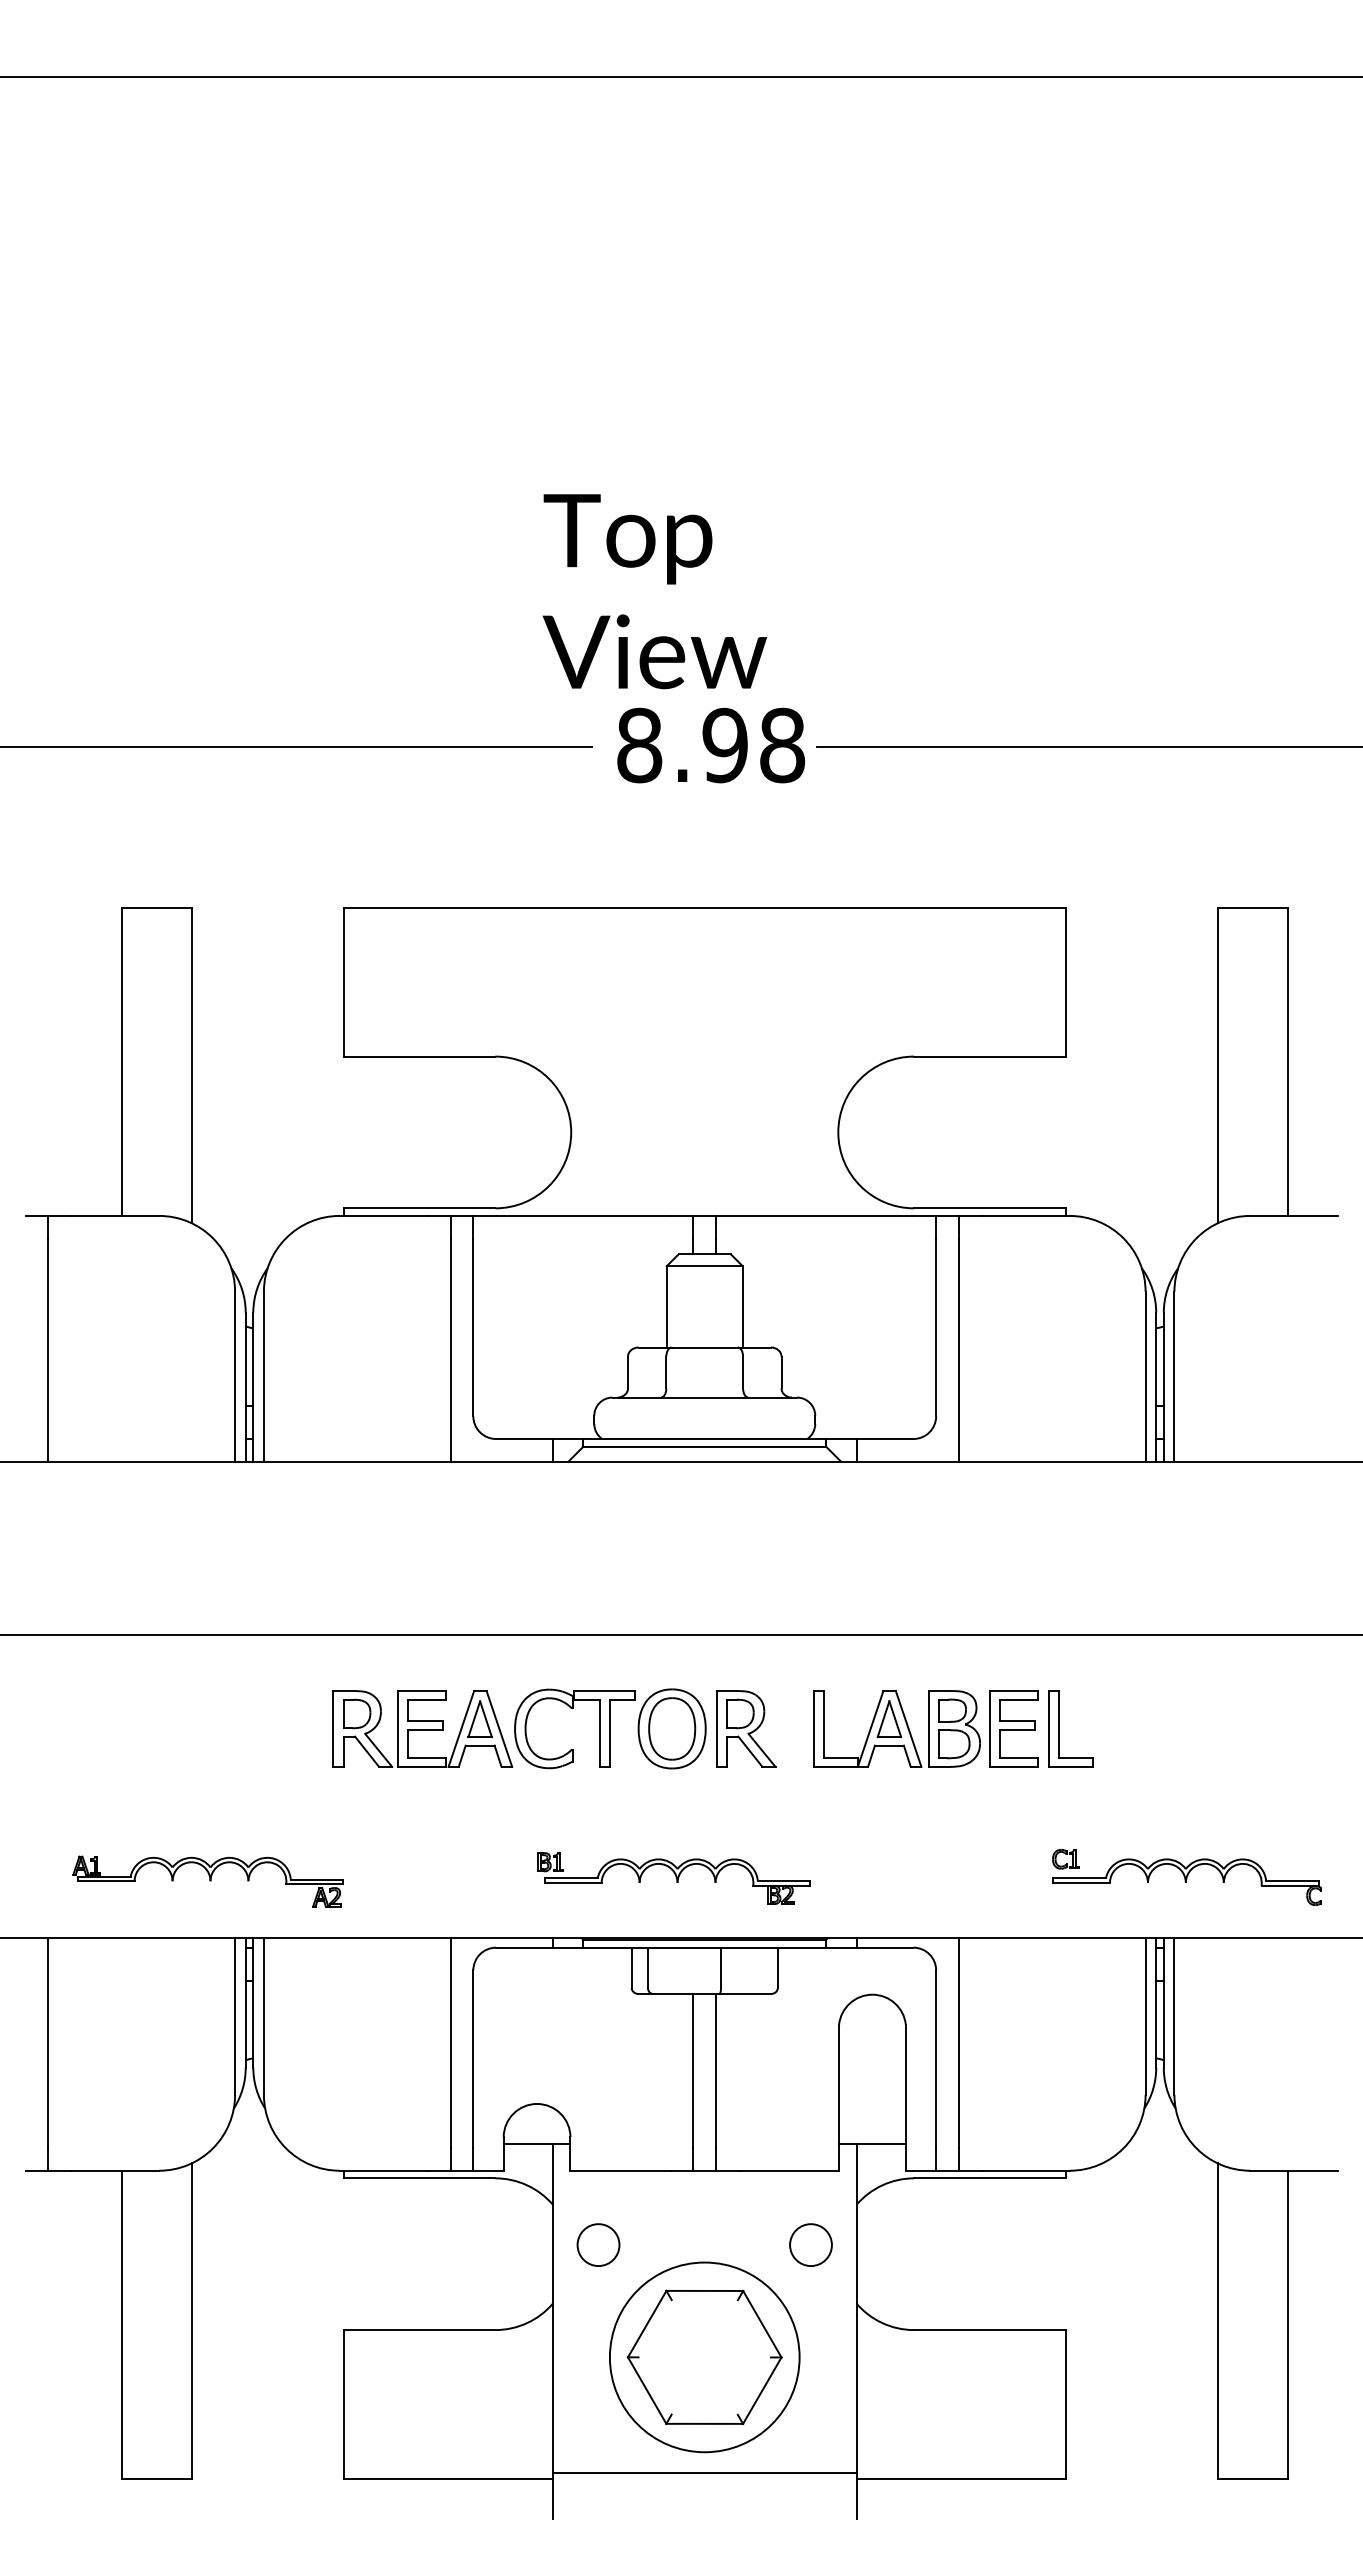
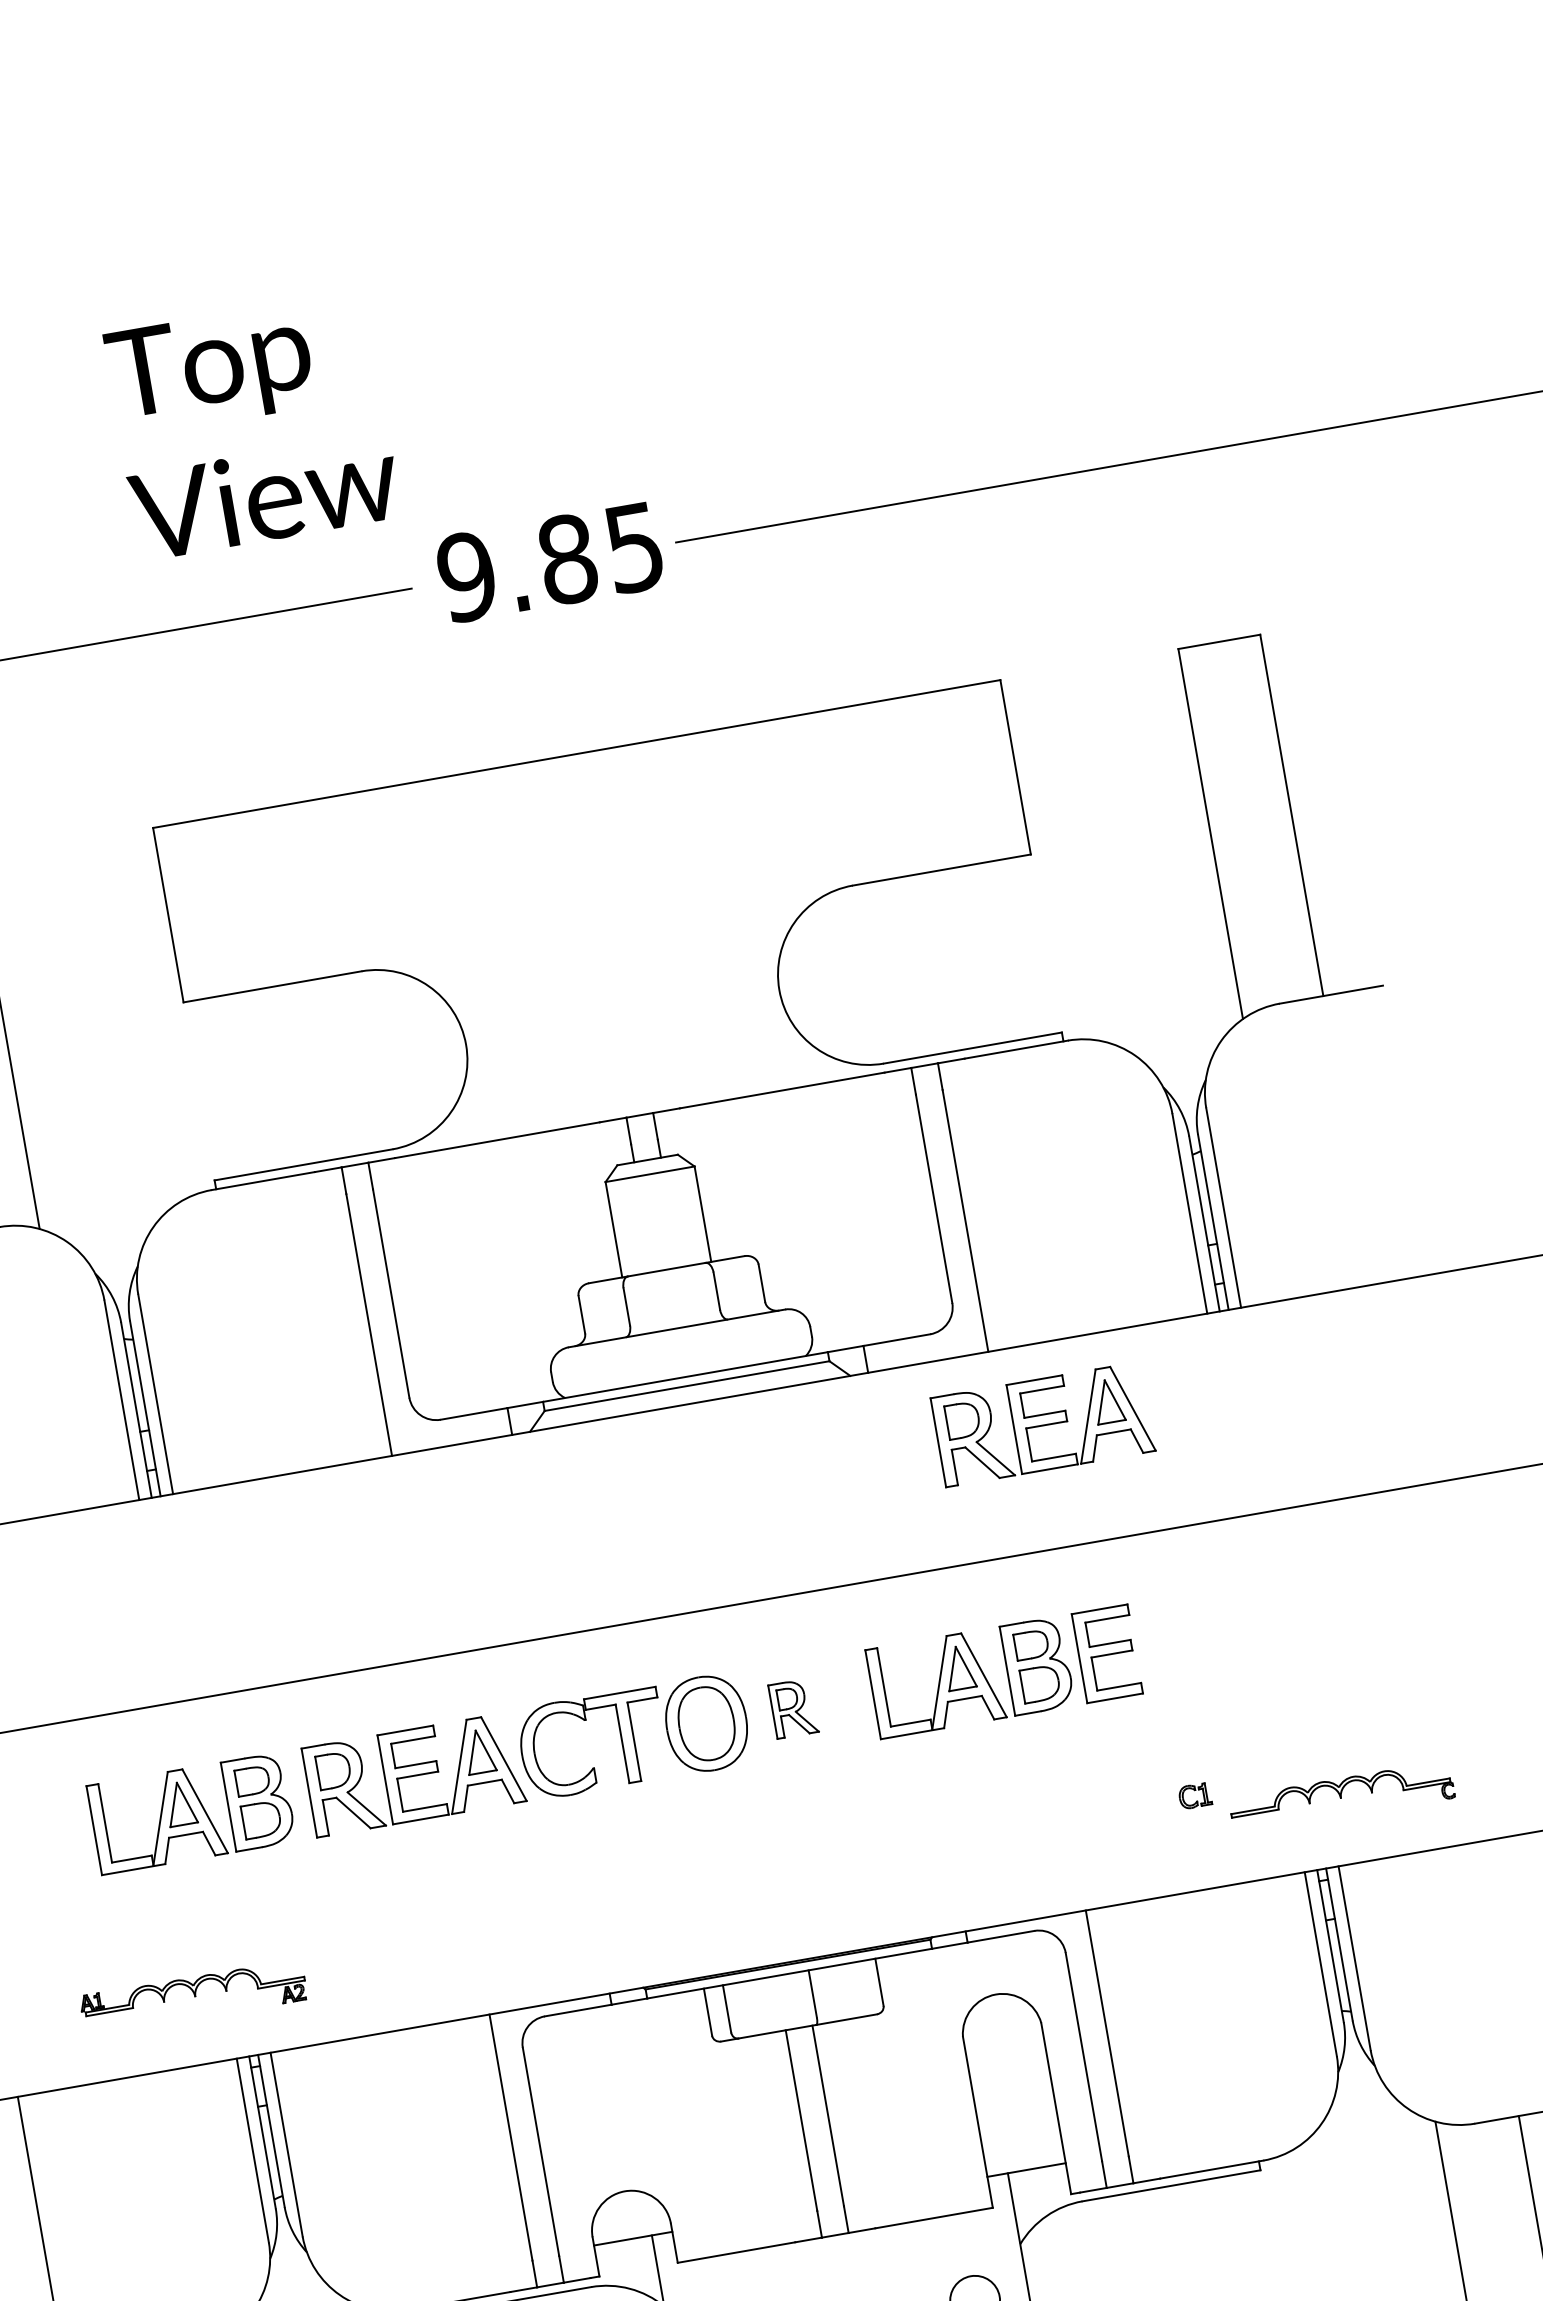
text: (654, 591) -> (252, 425), moved
text: (710, 745) -> (550, 562), 8.98 -> 9.85
part: (993, 1529) -> (1042, 1424), added
part: (232, 1728) -> (190, 1813), added
part: (746, 1728) -> (793, 1708), size x0.6
part: (1059, 1728) -> (1160, 1643), removed
part: (673, 1878) -> (738, 1898), removed
part: (207, 1881) -> (192, 1997), size x0.7
part: (1186, 1881) -> (1341, 1797), size x0.7

